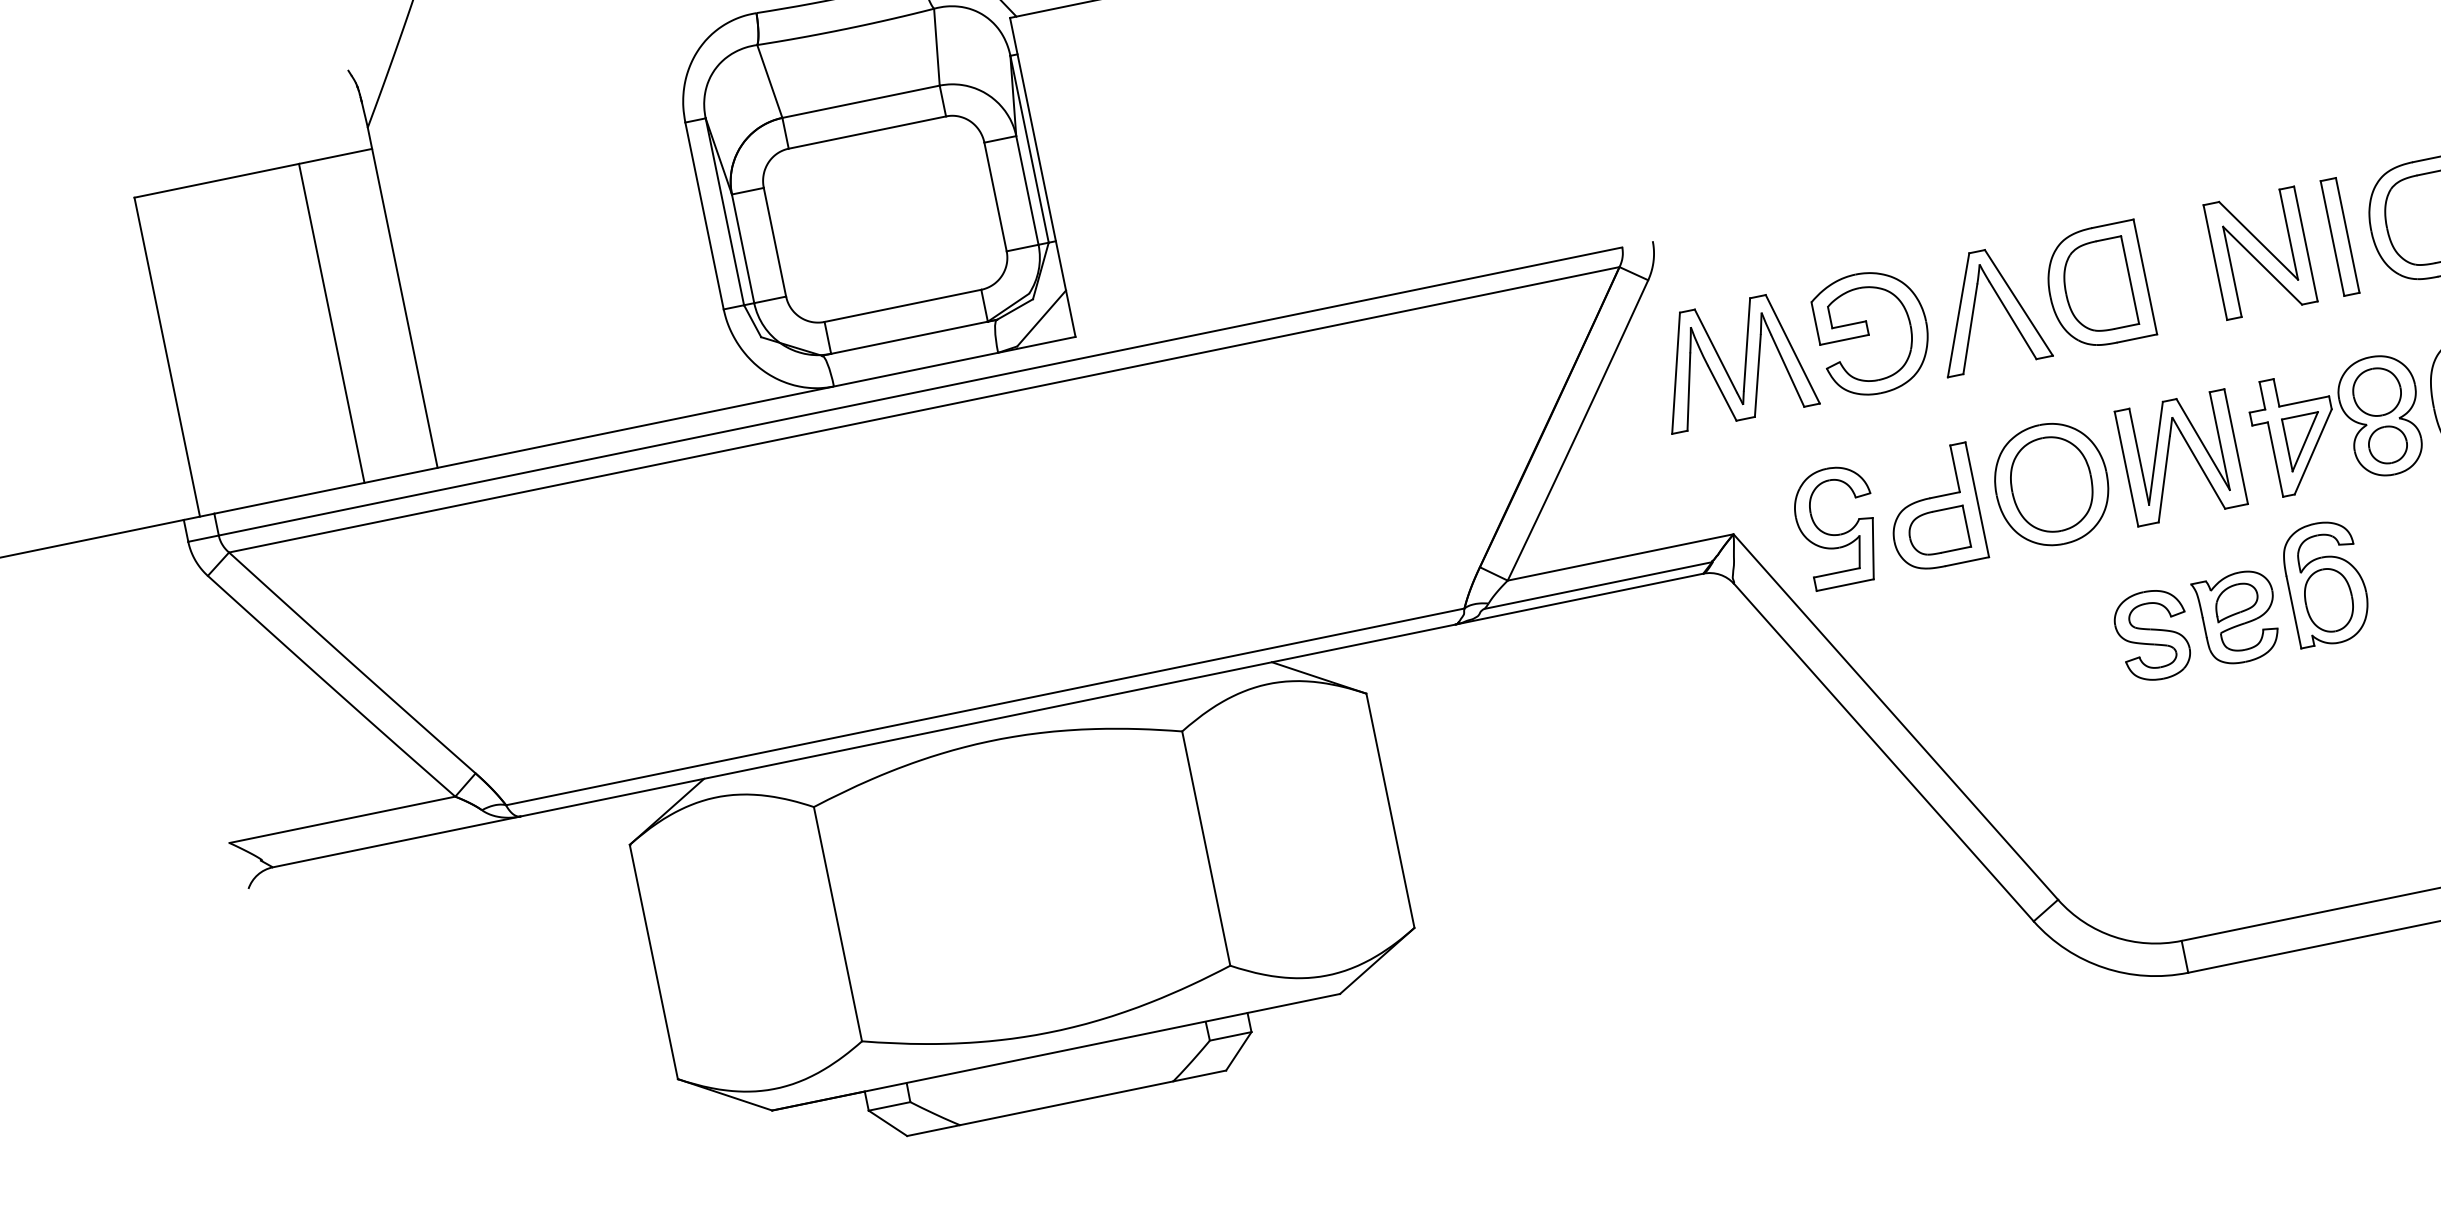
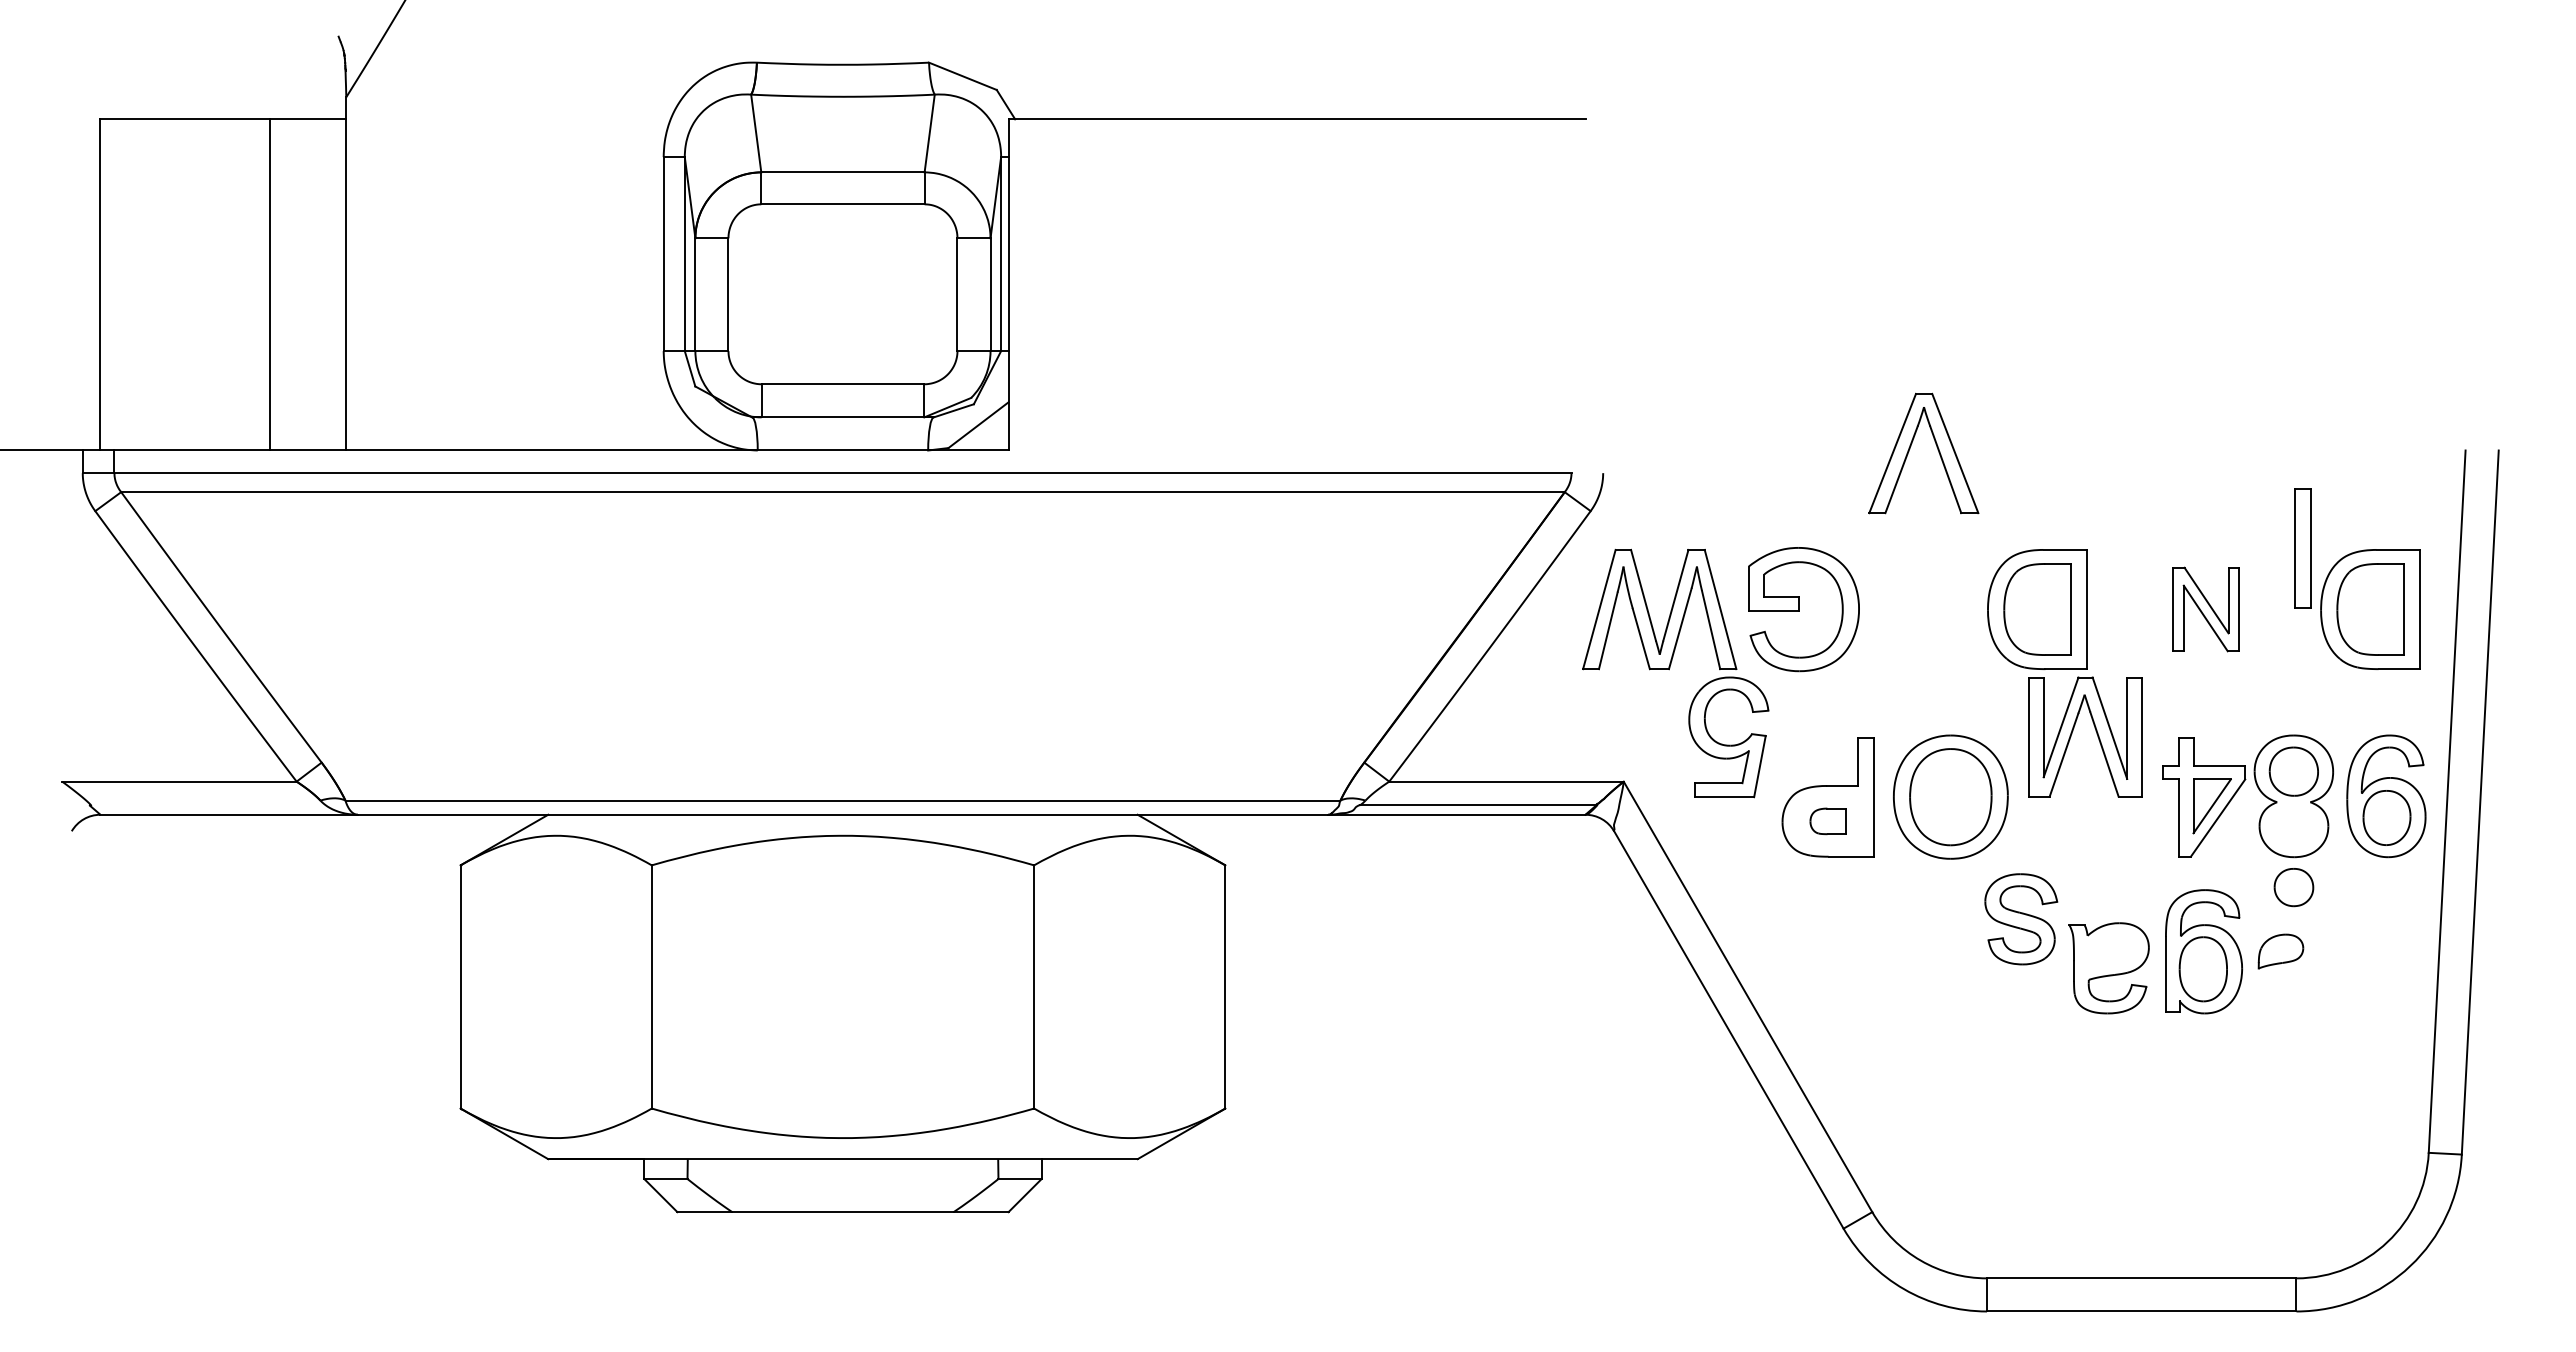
part: (2339, 237) -> (2302, 548), moved
part: (2259, 253) -> (2205, 609), size x0.7
part: (1974, 307) -> (1910, 449), moved
part: (2387, 445) -> (2293, 887), moved
part: (2189, 450) -> (2095, 731), moved
part: (1937, 532) -> (1827, 821), size x0.6
part: (1838, 533) -> (1728, 744), moved
part: (2236, 601) -> (2280, 951), moved
part: (2153, 635) -> (2021, 919), moved

